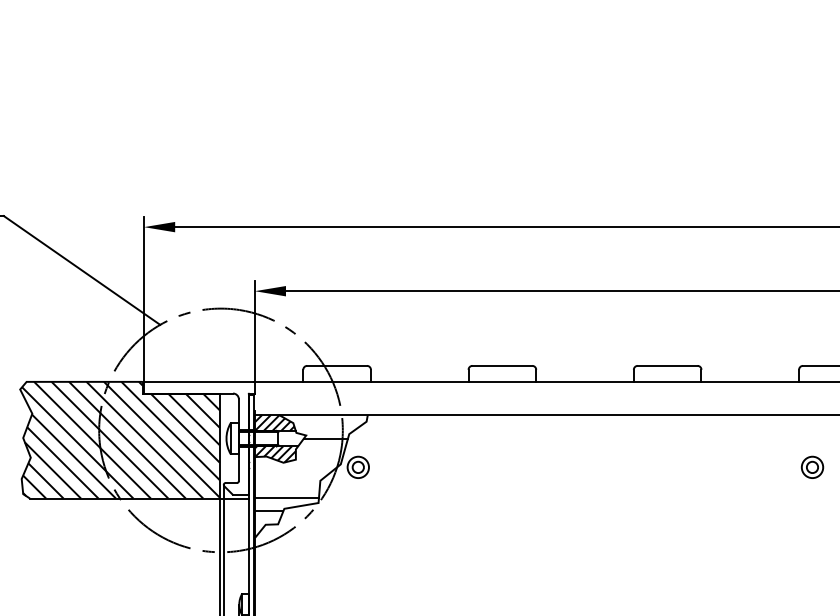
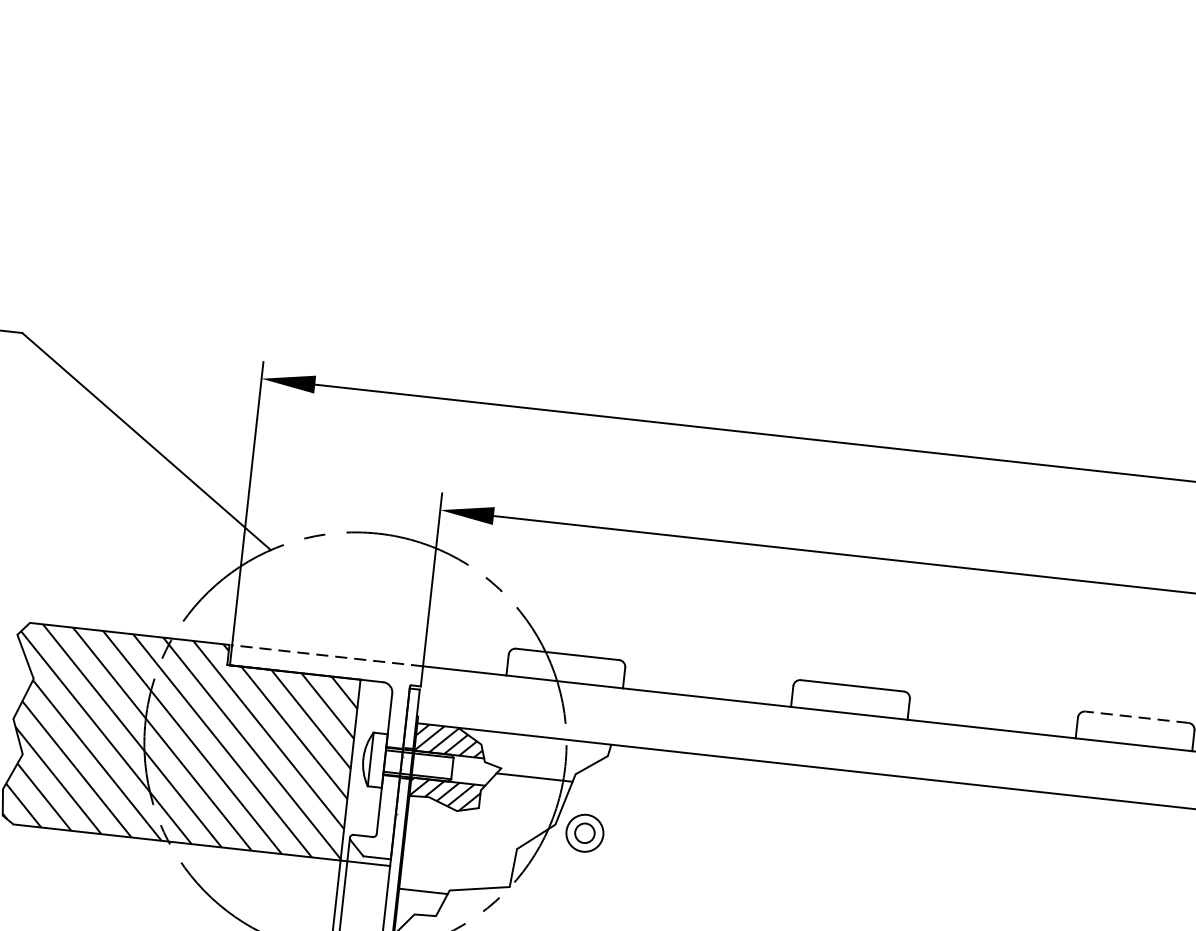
line: (667, 365) -> (1136, 716), solid -> dashed
line: (198, 381) -> (326, 654), solid -> dashed
line: (287, 497) -> (457, 871), removed

